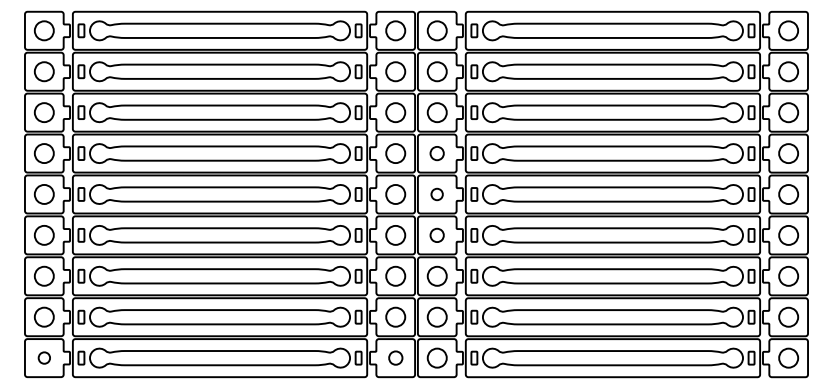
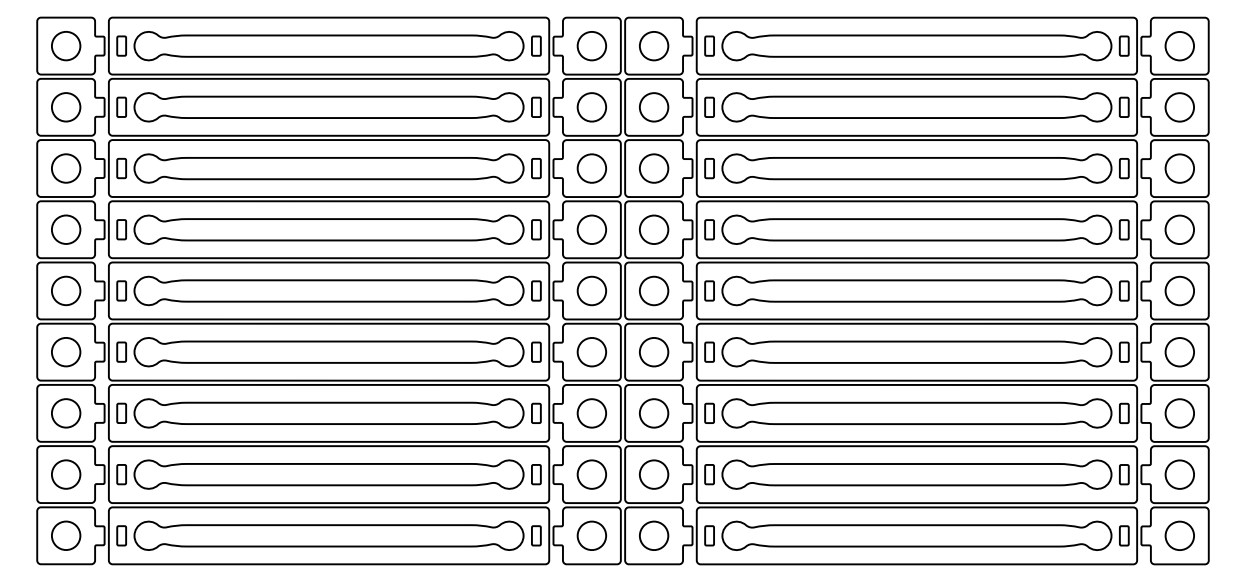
part: (436, 153) -> (652, 229), size x1.43
part: (436, 194) -> (652, 291), size x1.67
part: (436, 235) -> (652, 352), size x1.43
part: (44, 357) -> (66, 534), size x1.67
part: (395, 357) -> (591, 534), size x1.43

